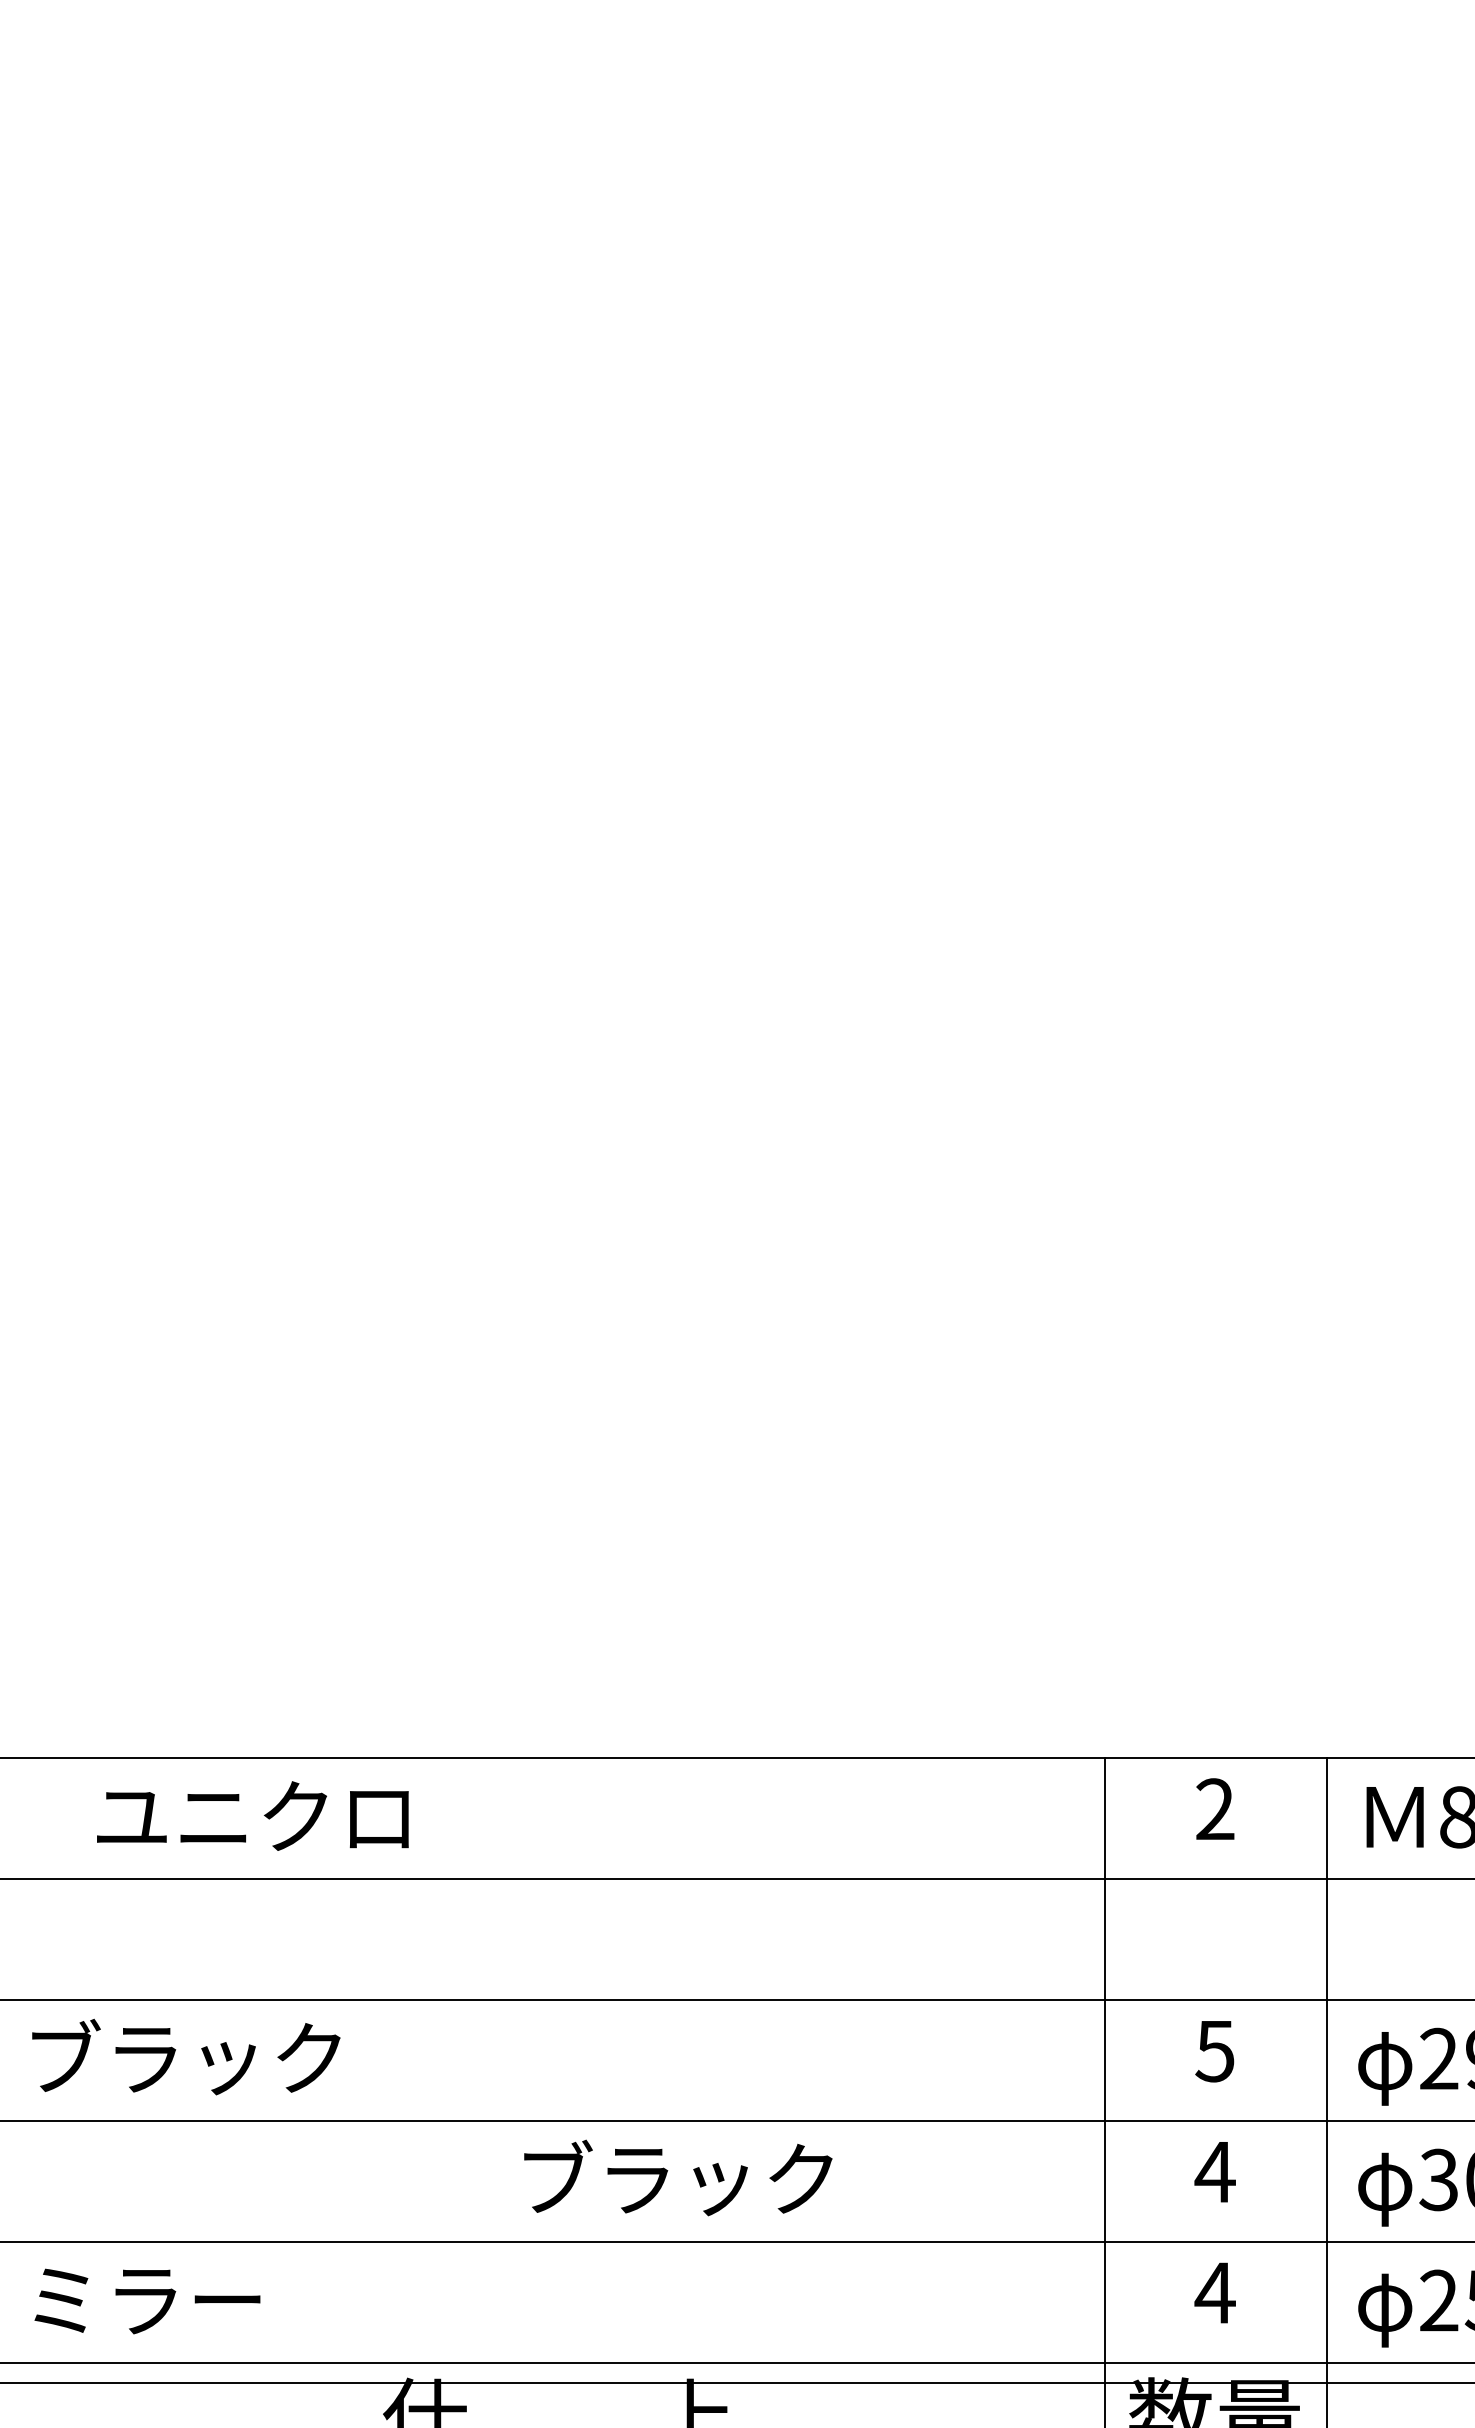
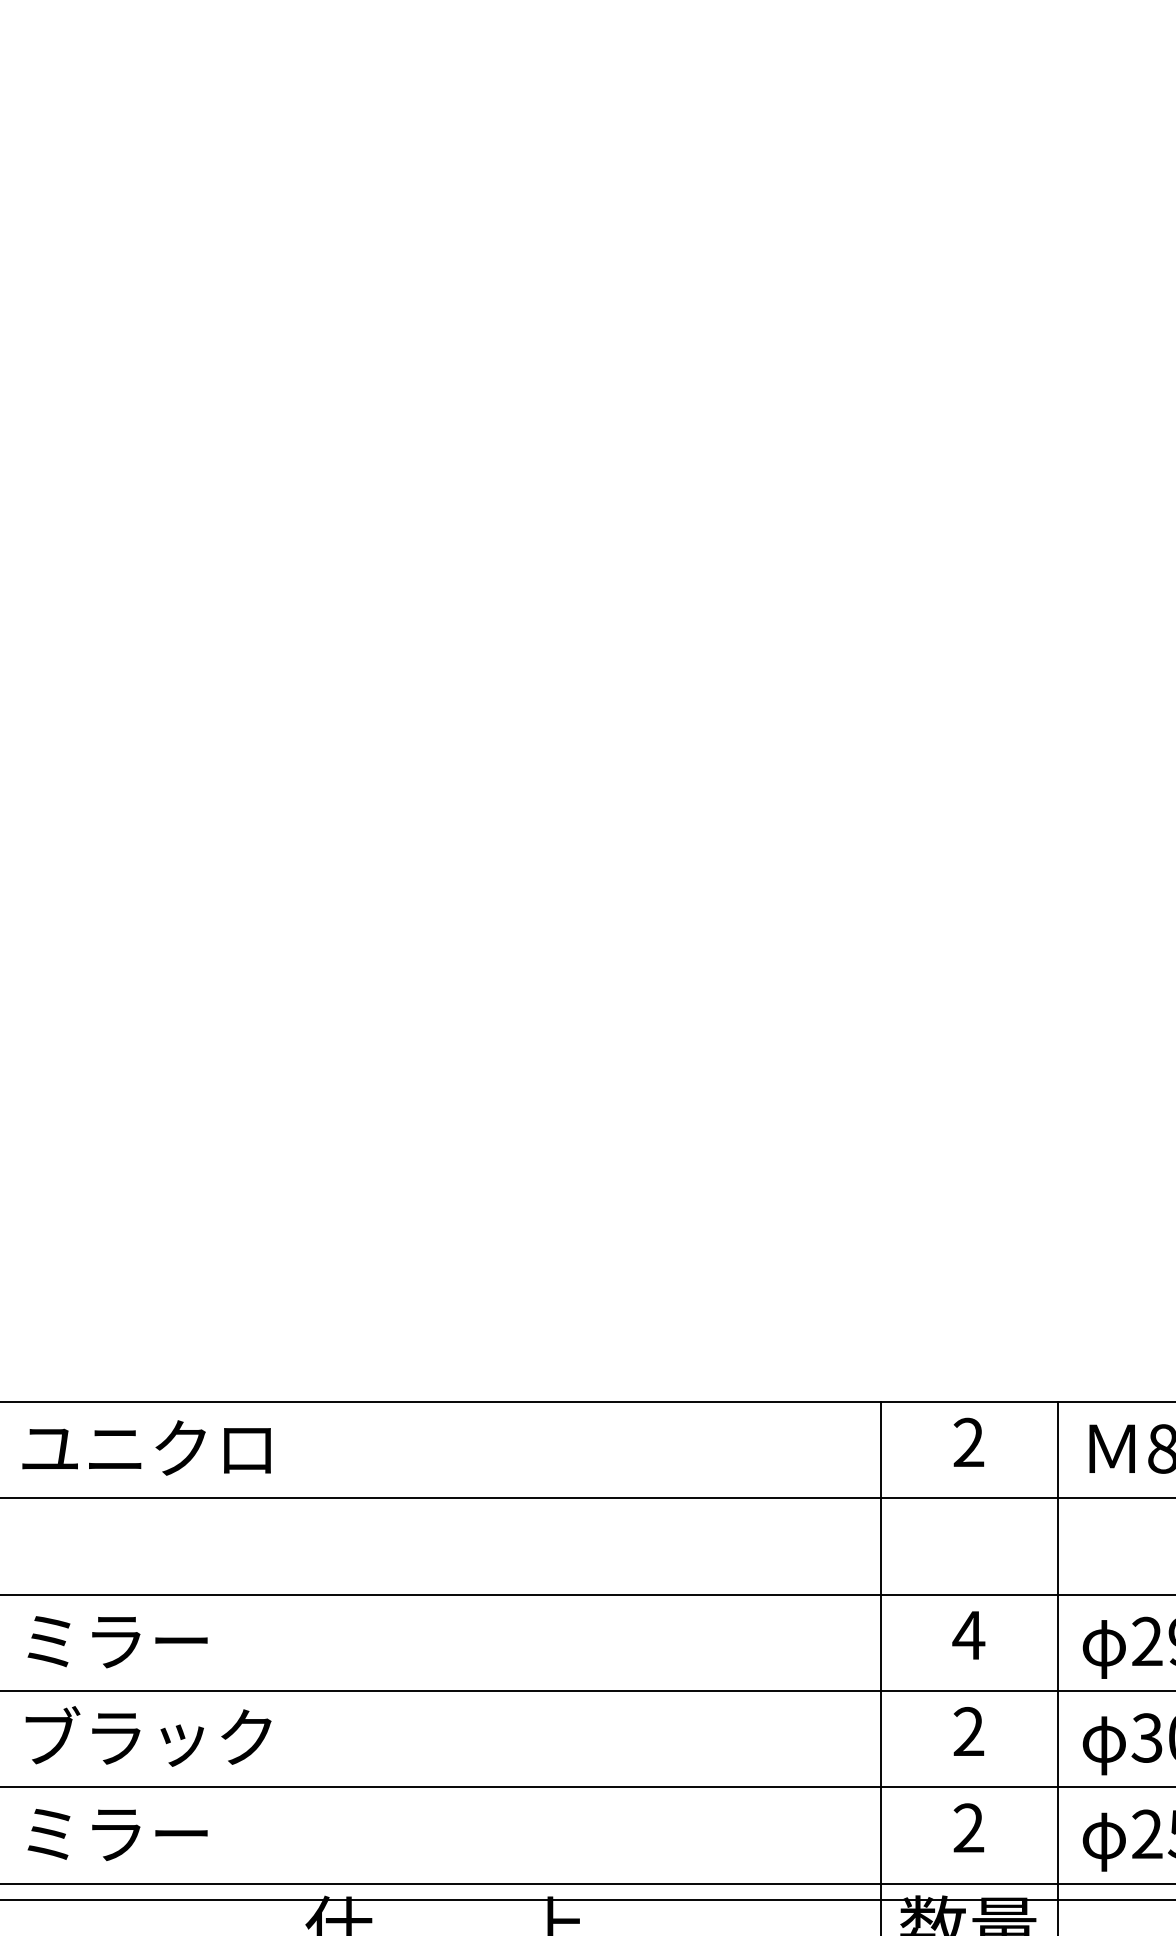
text: (252, 1815) -> (146, 1447), moved
text: (1214, 2051) -> (968, 1635), 5 -> 4
text: (186, 2056) -> (148, 1639), ブラック -> ミラー
text: (1214, 2171) -> (968, 1731), 4 -> 2
text: (678, 2177) -> (148, 1736), moved
text: (1214, 2292) -> (968, 1827), 4 -> 2

